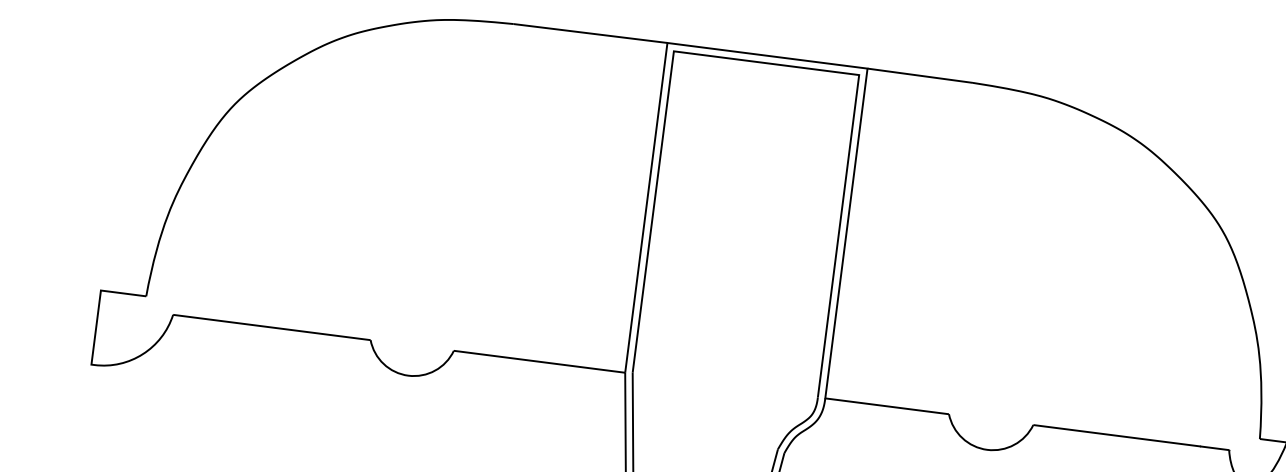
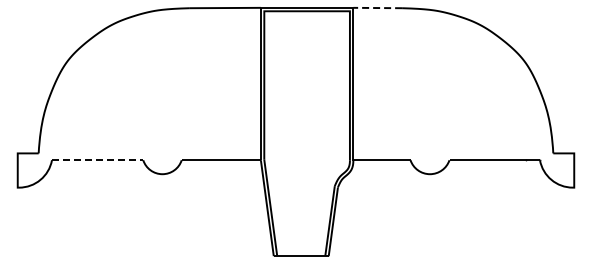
line: (919, 76) -> (377, 8), solid -> dashed
line: (271, 327) -> (97, 160), solid -> dashed

